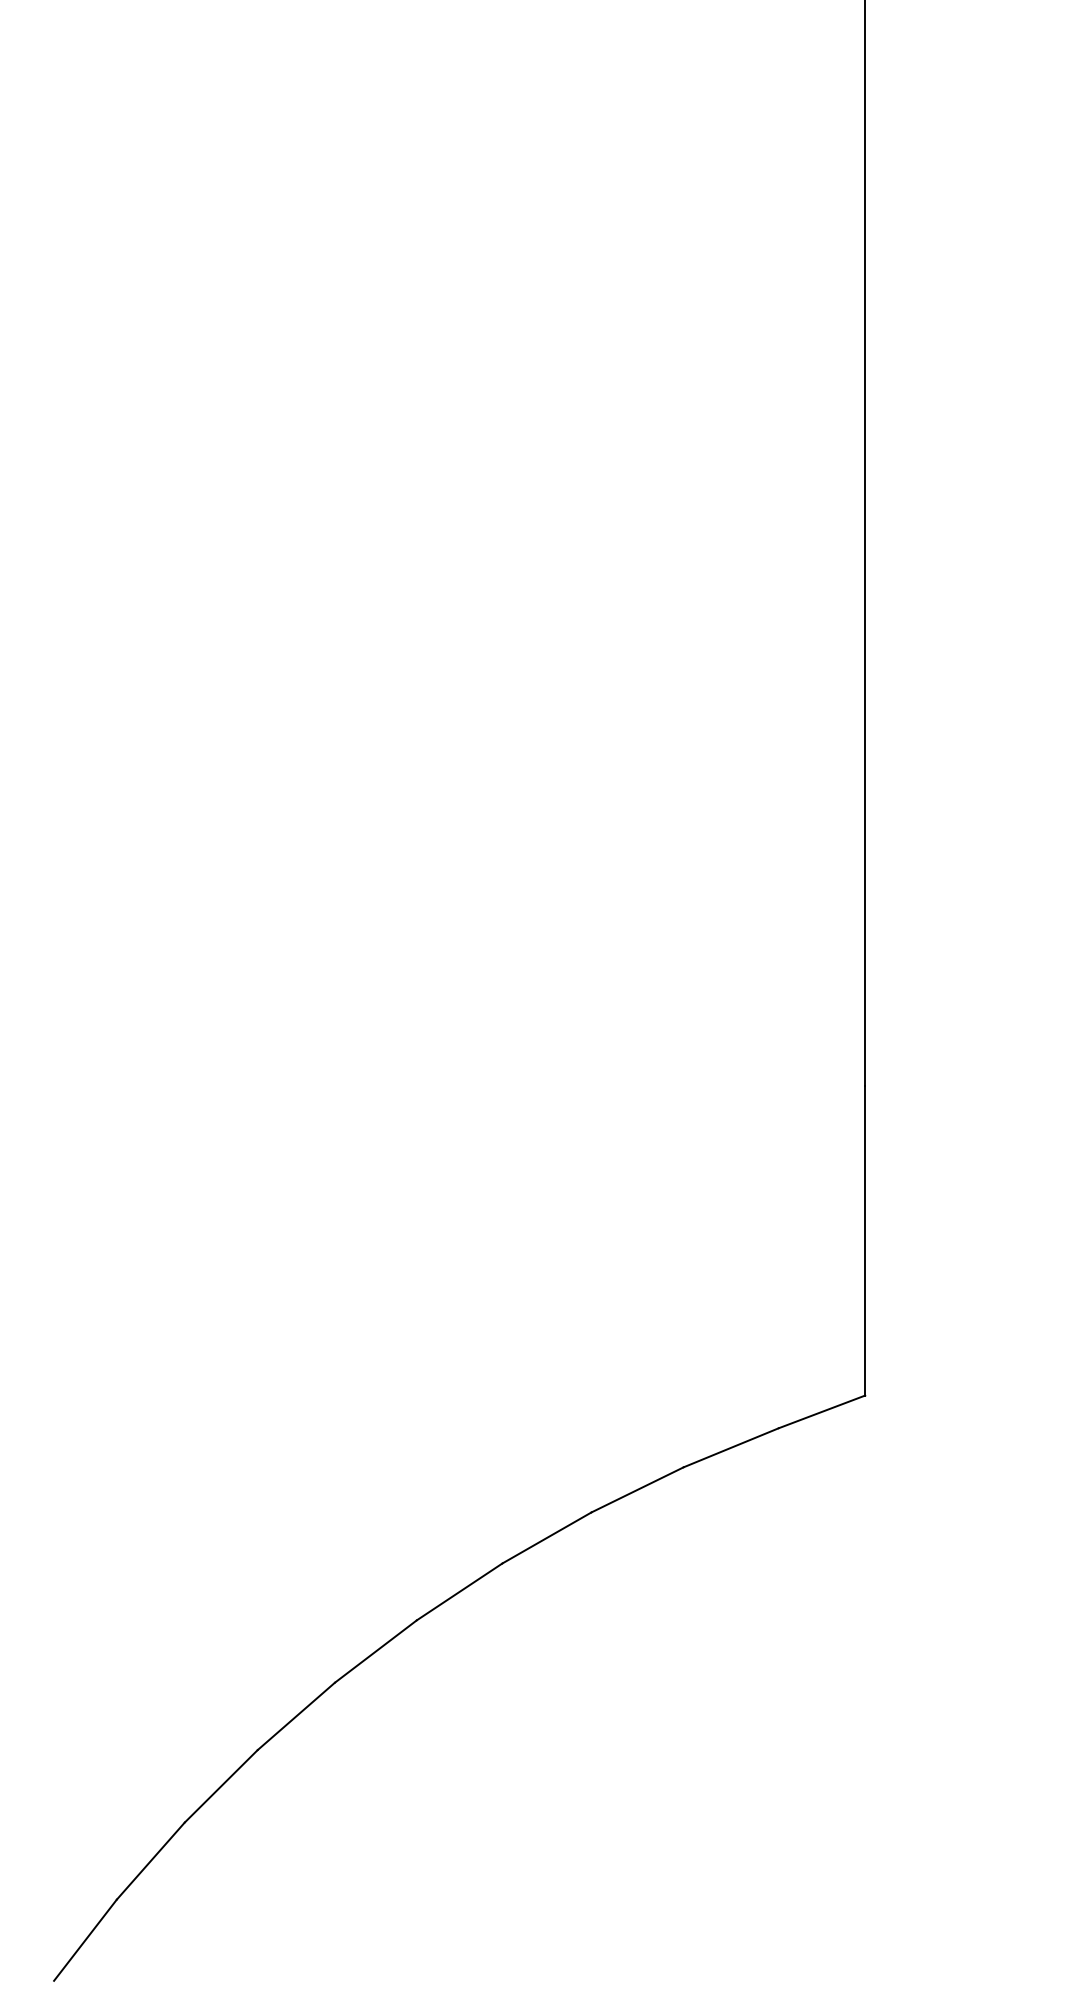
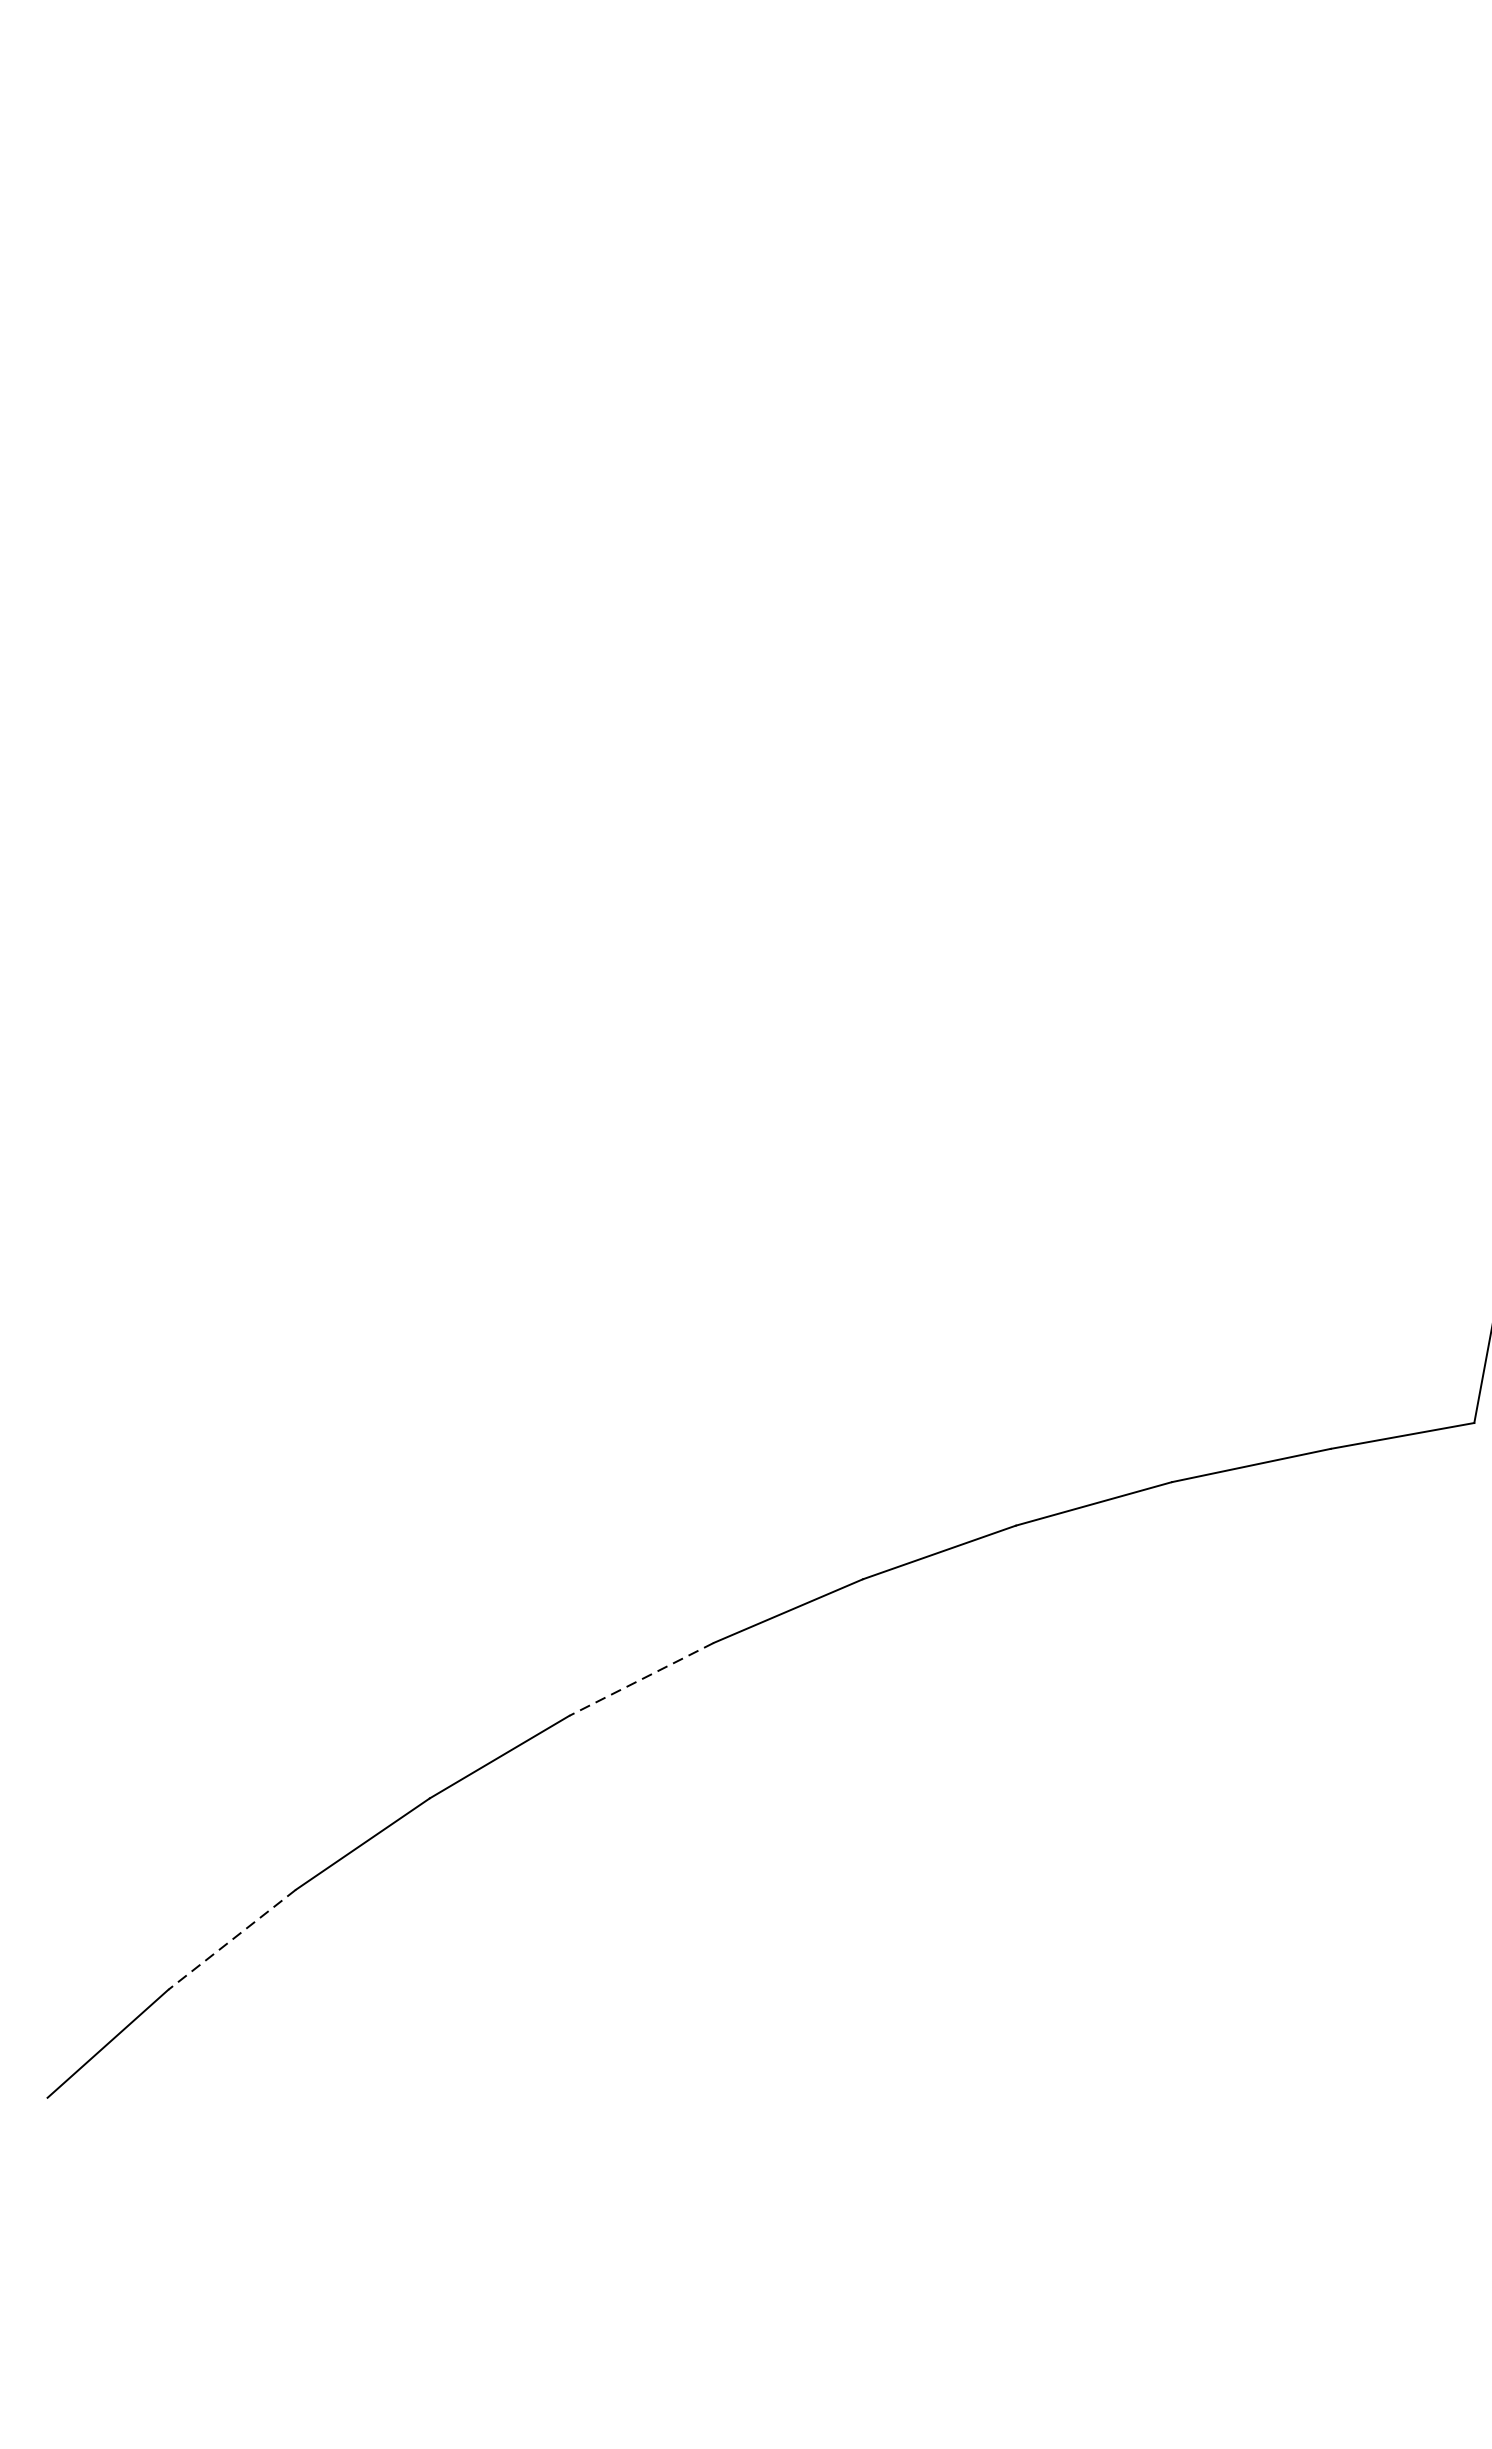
line: (375, 1651) -> (640, 1679), solid -> dashed
line: (150, 1861) -> (231, 1940), solid -> dashed

